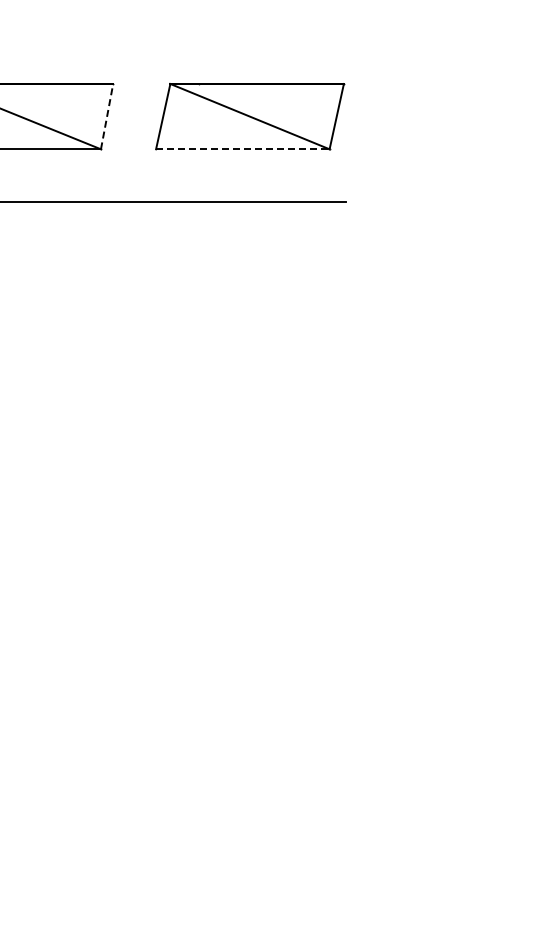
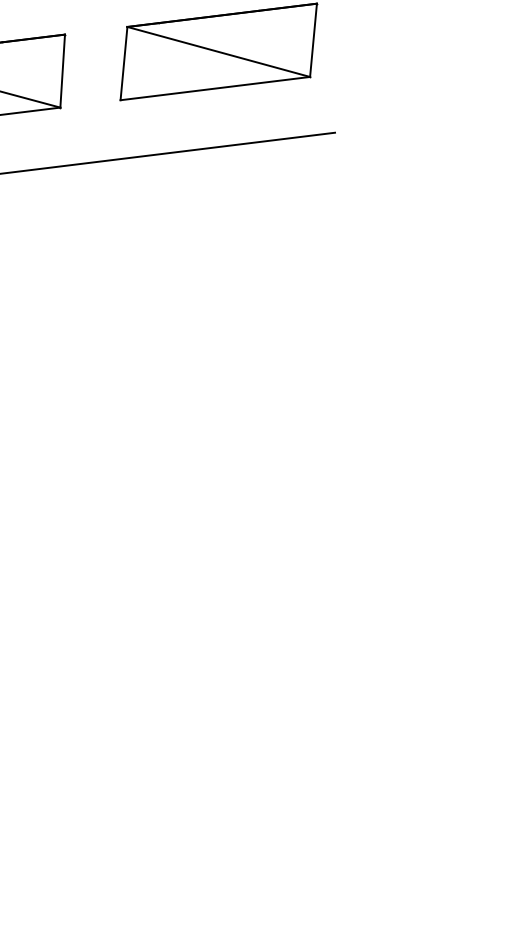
line: (107, 116) -> (63, 70), dashed -> solid
line: (242, 149) -> (214, 88), dashed -> solid

